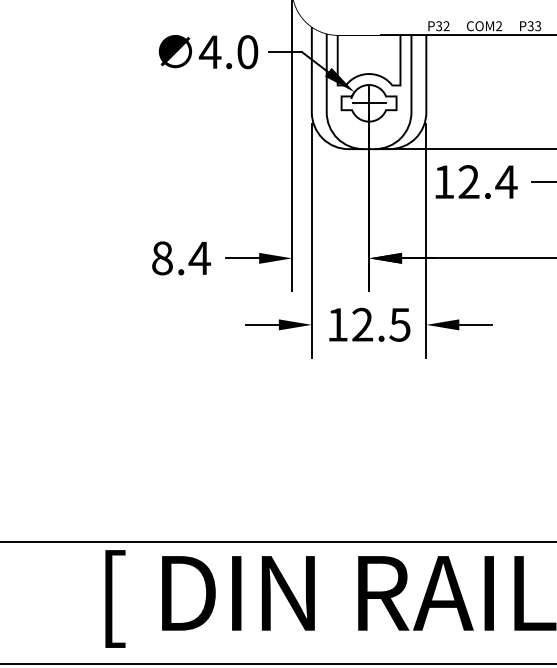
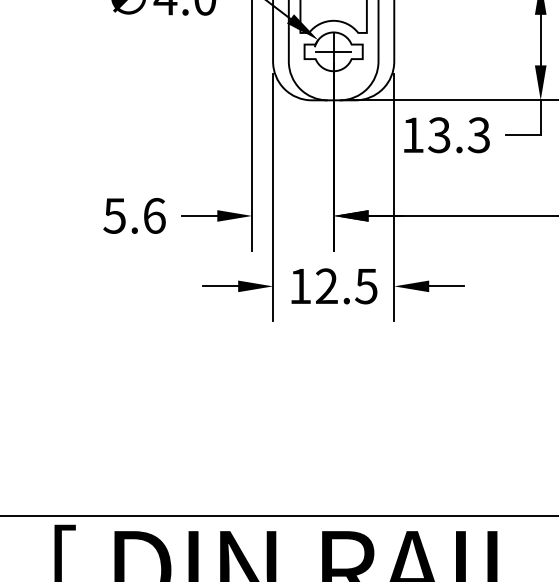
text: (487, 182) -> (459, 135), 12.4 -> 13.3
text: (181, 258) -> (135, 216), 8.4 -> 5.6

